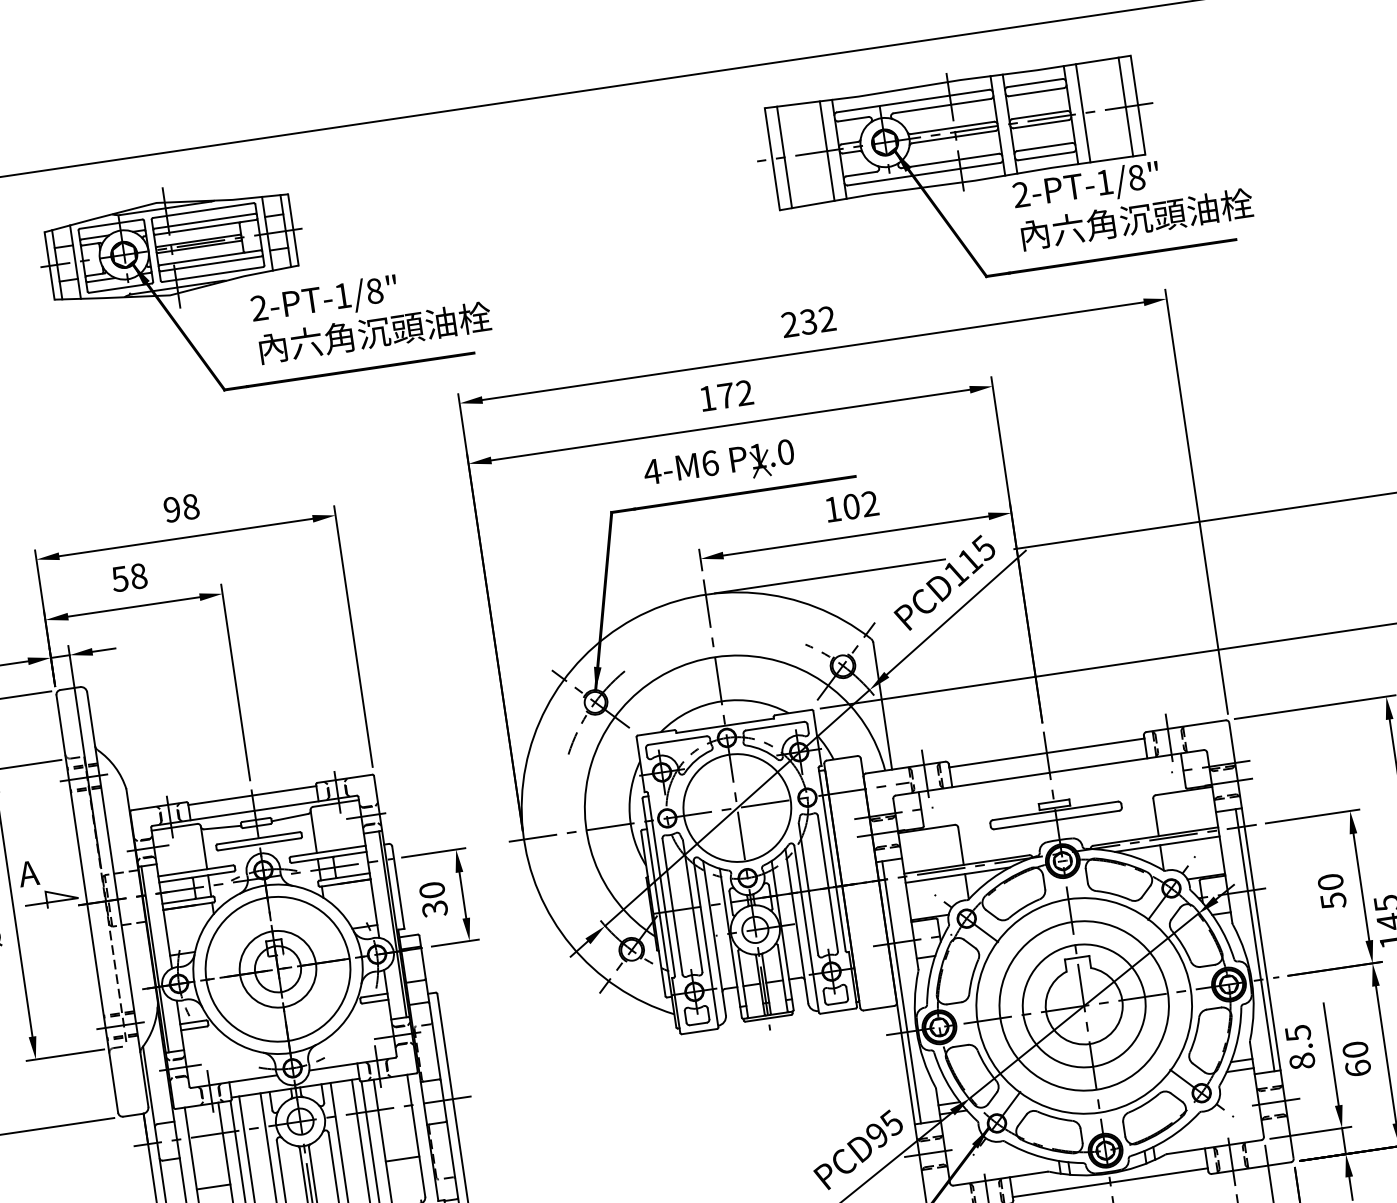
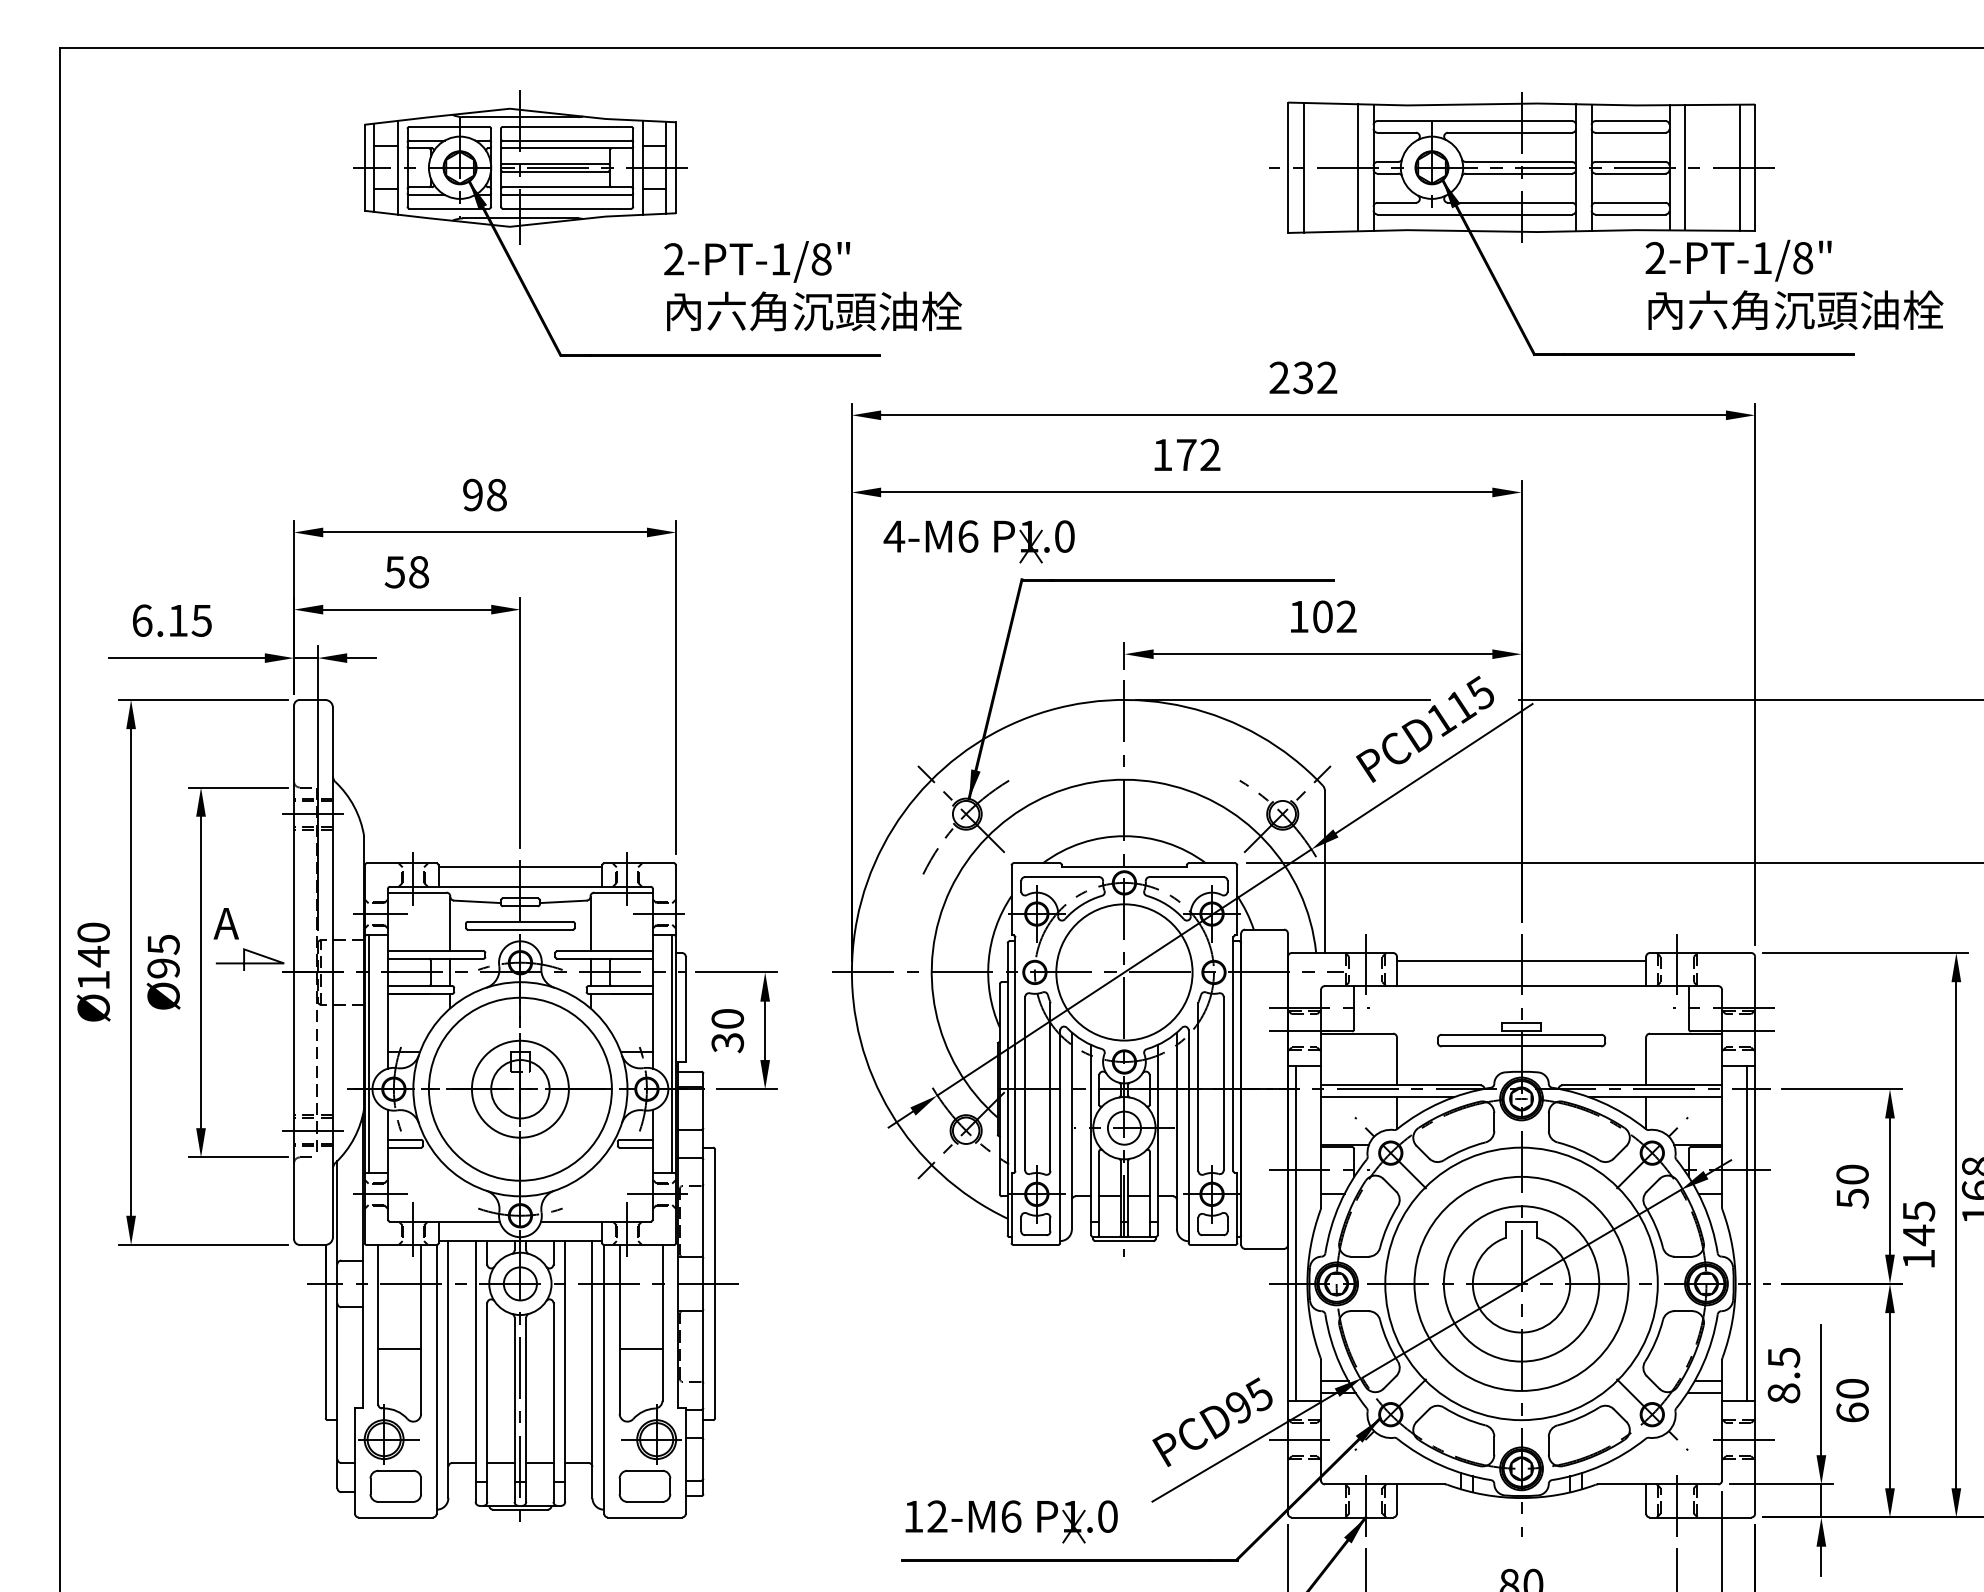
text: (1133, 199) -> (1794, 284), moved
text: (370, 313) -> (812, 286), moved
part: (718, 466) -> (978, 541), moved
line: (1110, 1182) -> (1521, 1509), removed

